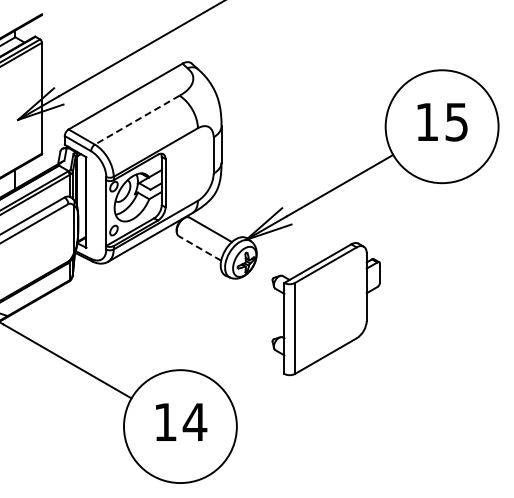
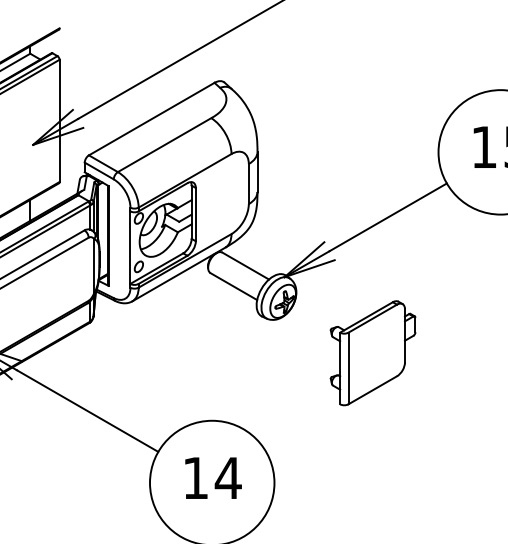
line: (137, 120) -> (164, 145), dashed -> solid
line: (199, 248) -> (233, 286), dashed -> solid
part: (326, 308) -> (373, 352), size x0.71

